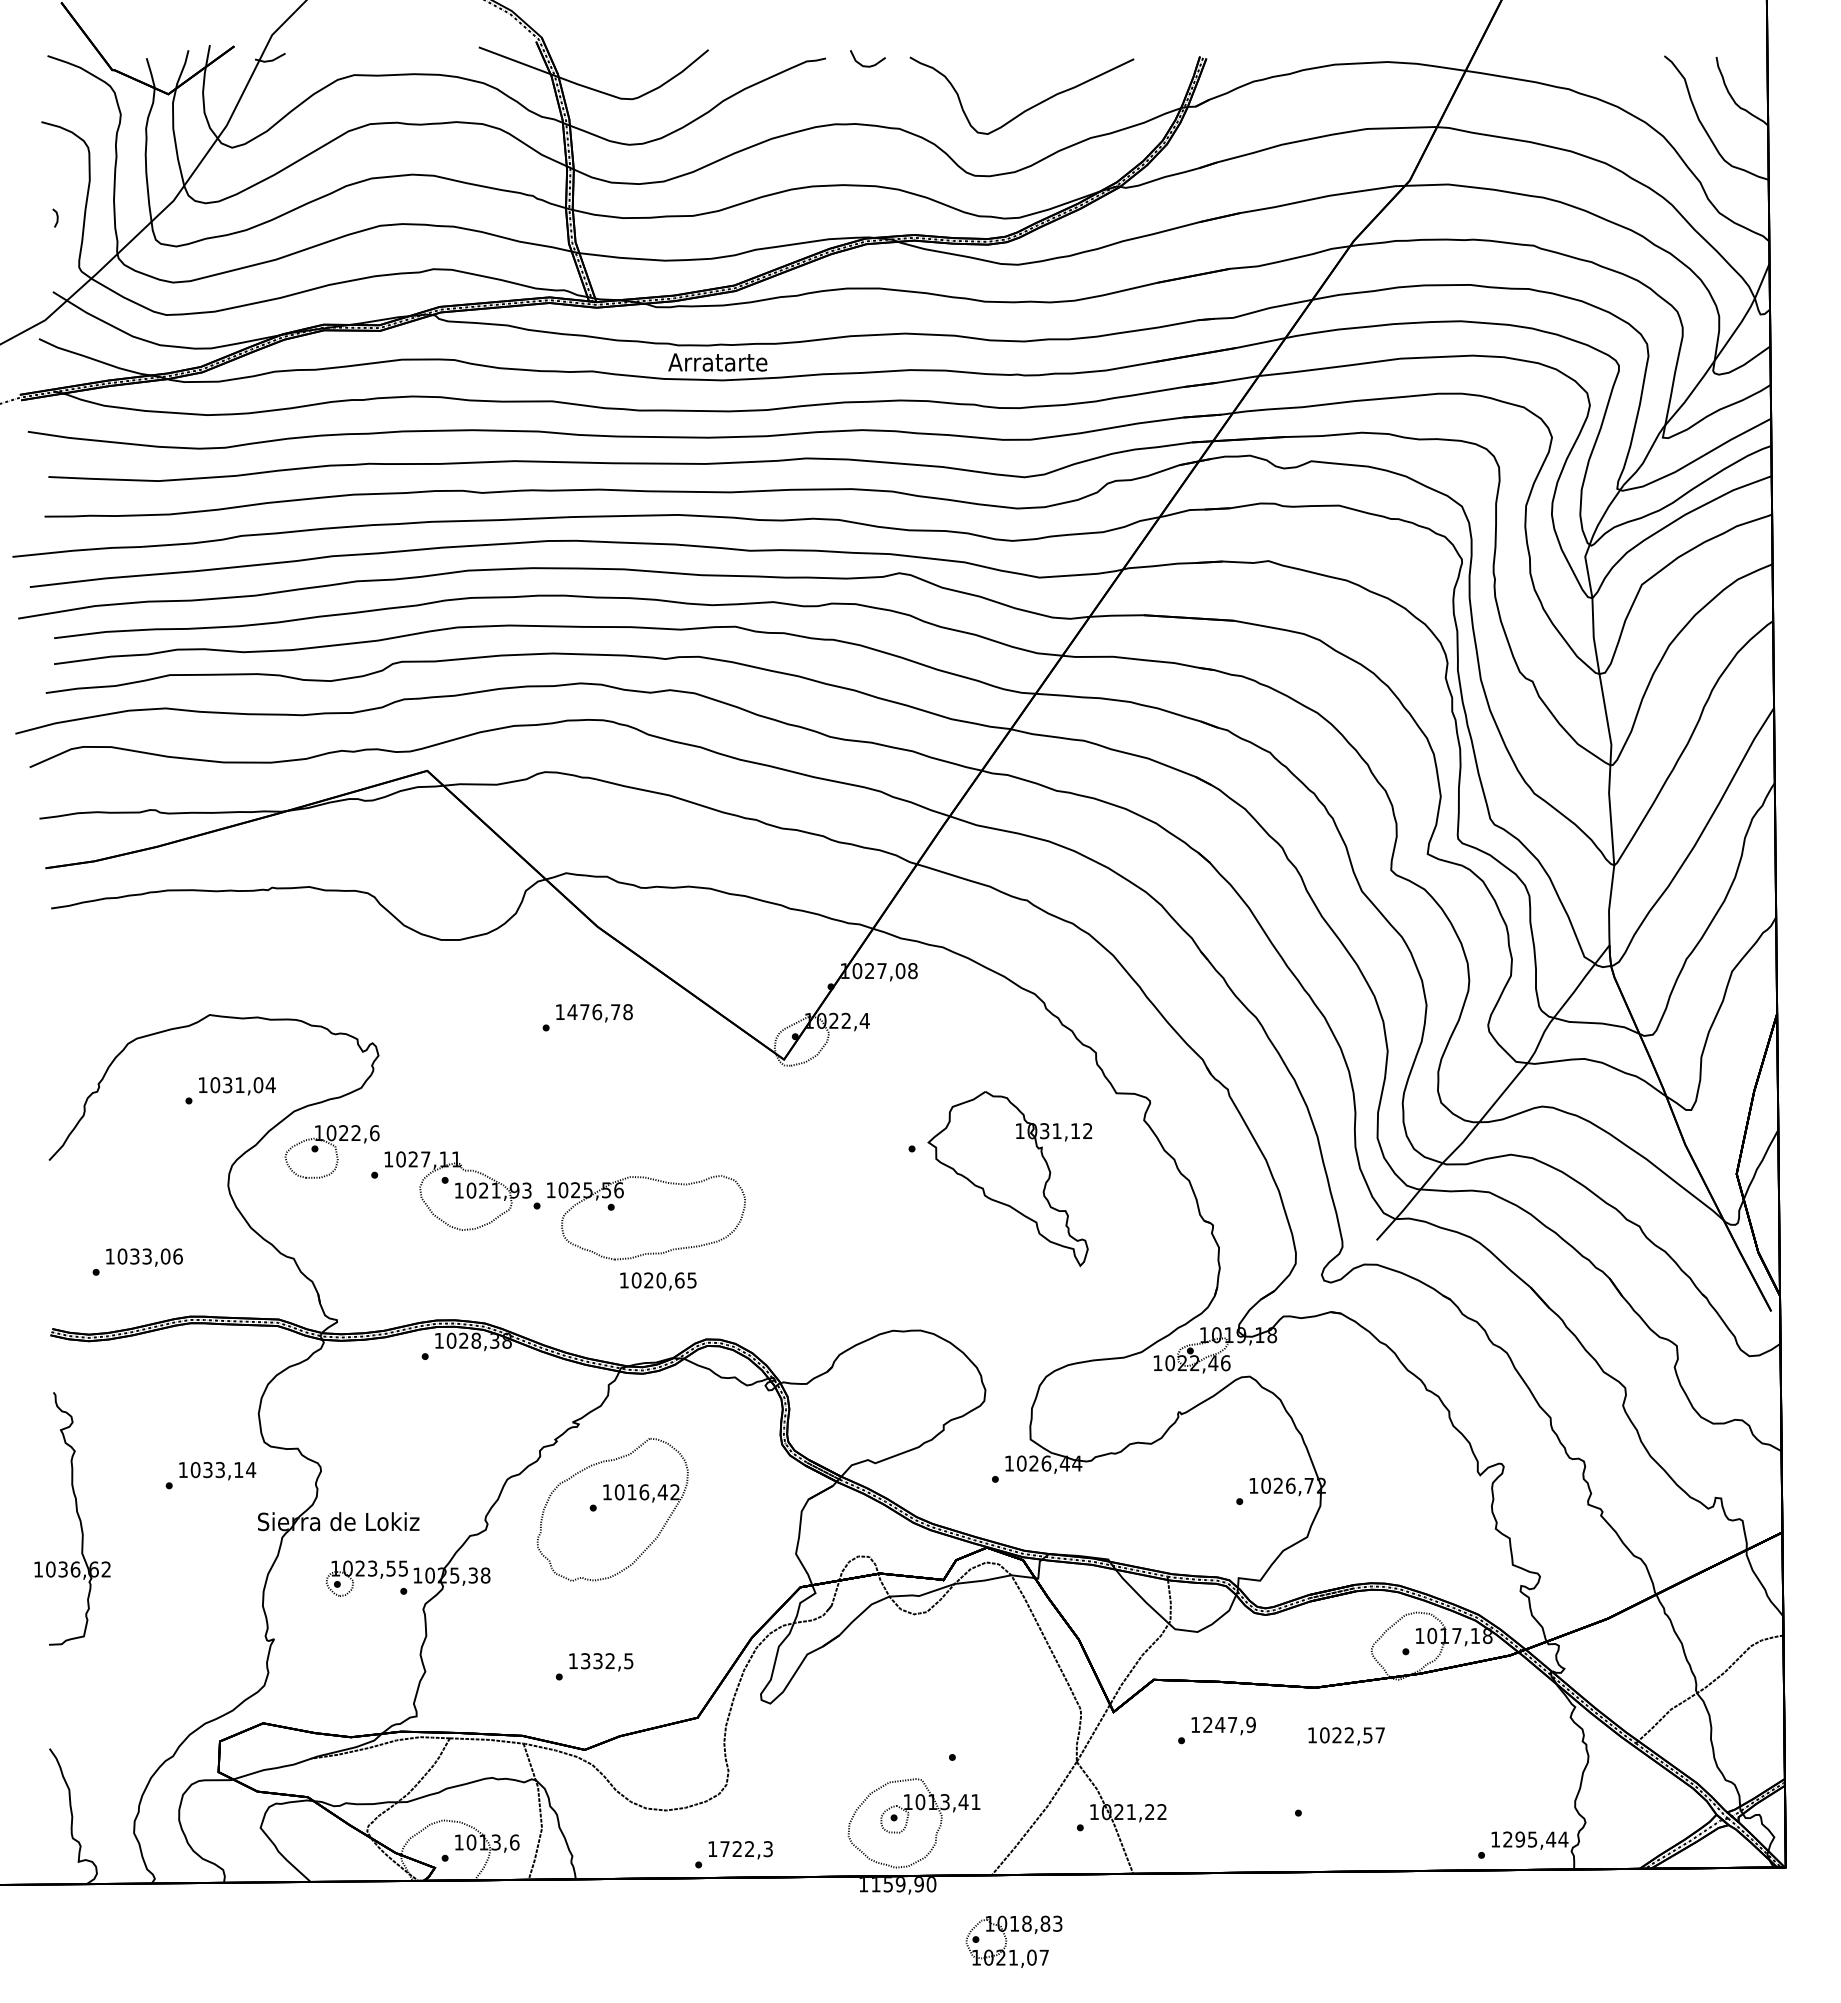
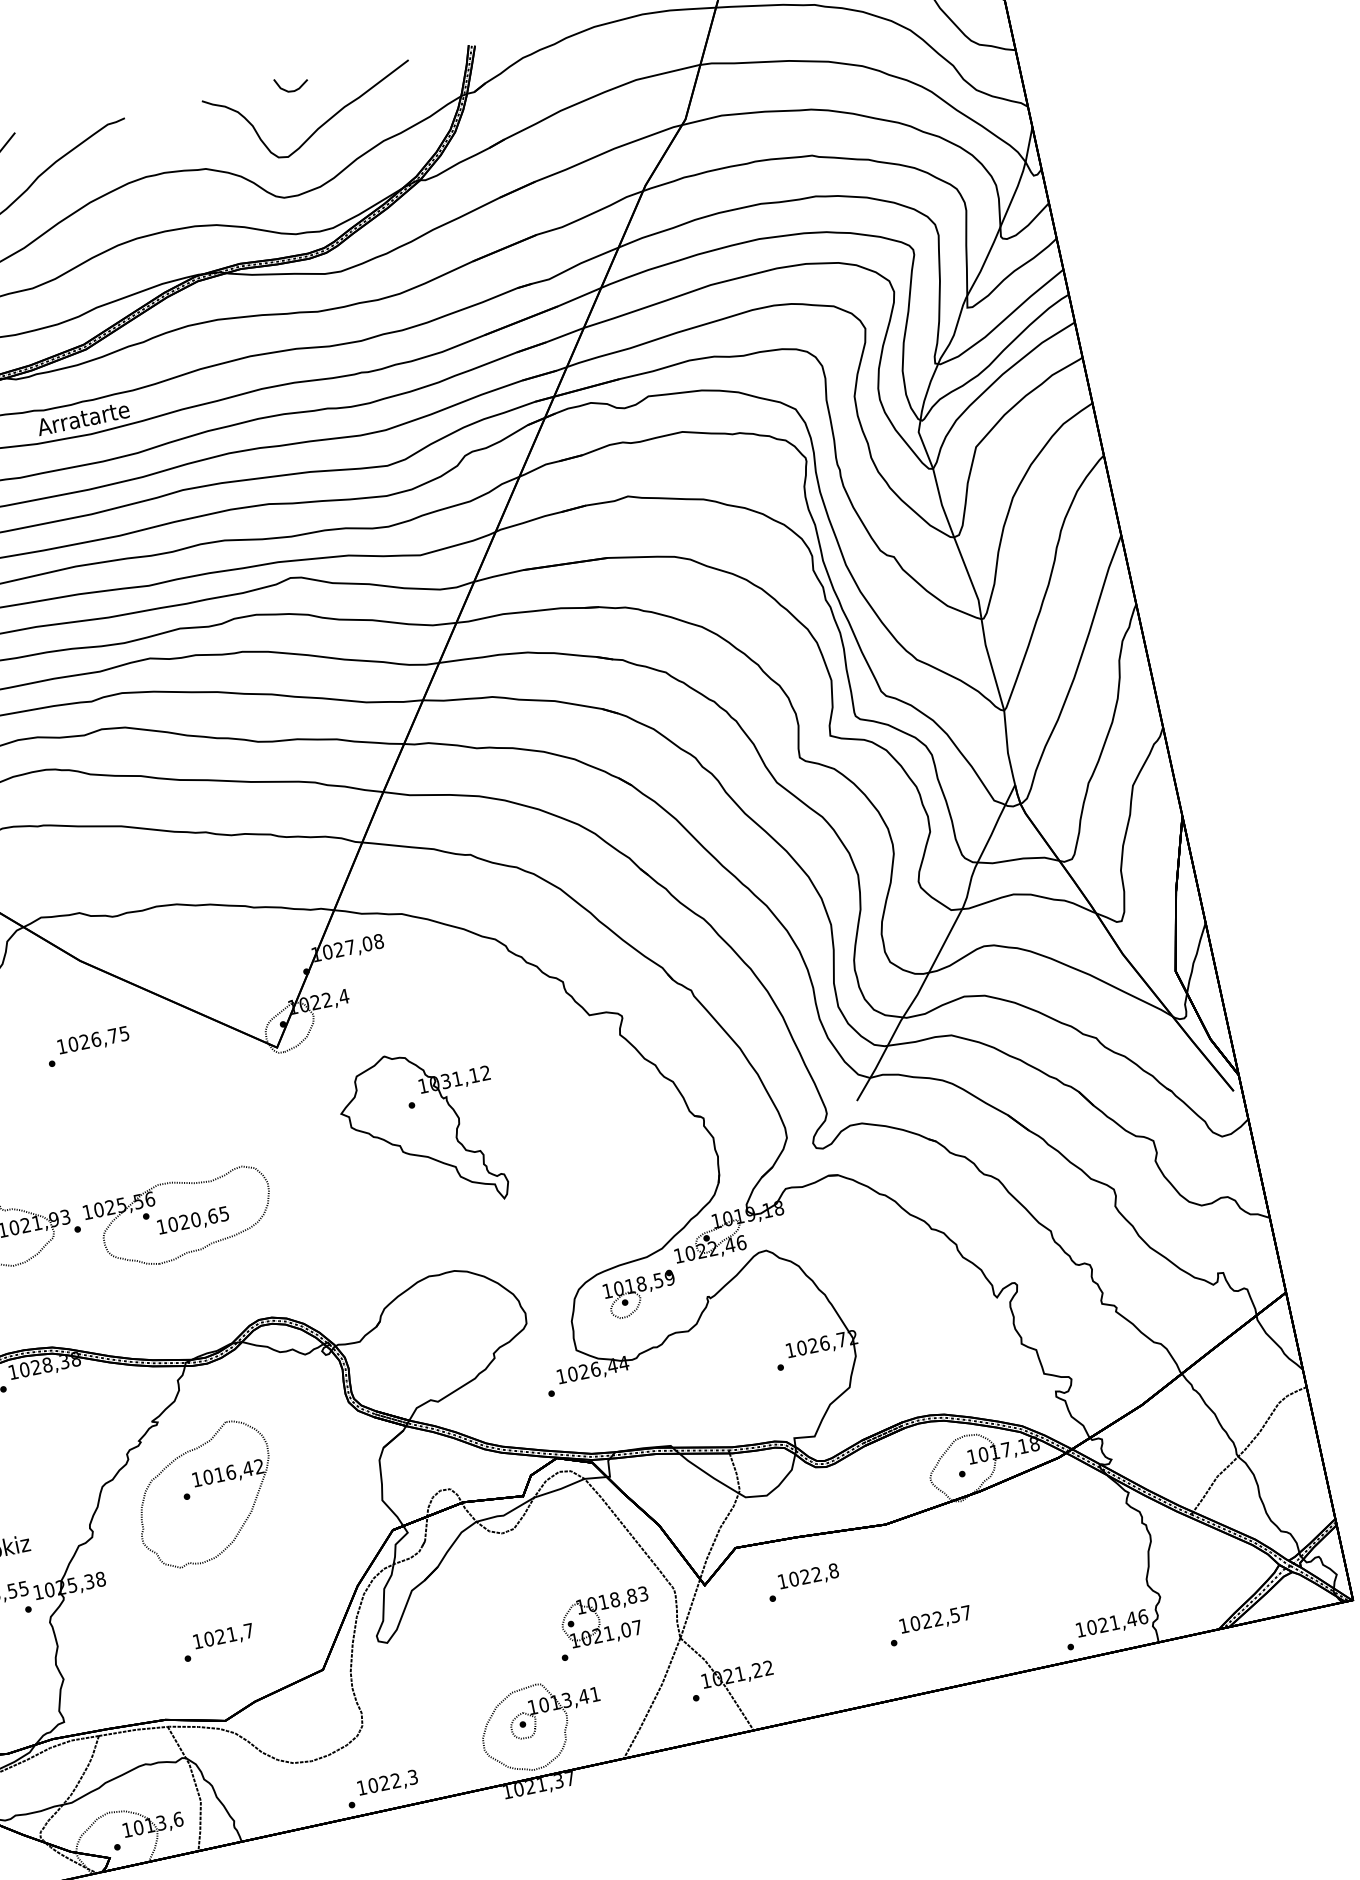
curve: (867, 65) -> (292, 90), moved
text: (599, 1012) -> (98, 1039), 1476,78 -> 1026,75
part: (1009, 1179) -> (422, 1132), moved
text: (658, 1281) -> (193, 1221), moved
part: (1109, 1395) -> (640, 1294), added
text: (606, 1661) -> (228, 1635), 1332,5 -> 1021,7
text: (1229, 1724) -> (813, 1574), 1247,9 -> 1022,8
text: (1346, 1736) -> (935, 1620), moved
text: (1535, 1839) -> (1117, 1622), 1295,44 -> 1021,46
text: (724, 1849) -> (372, 1785), 1722,3 -> 1022,3
text: (903, 1884) -> (544, 1784), 1159,90 -> 1021,37
part: (1013, 1941) -> (606, 1618), moved

